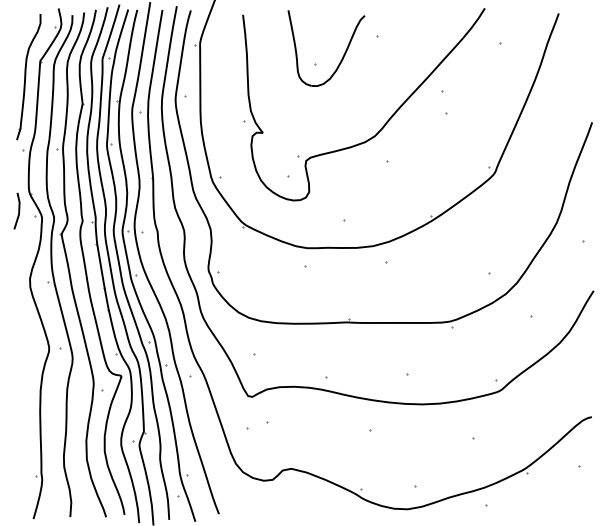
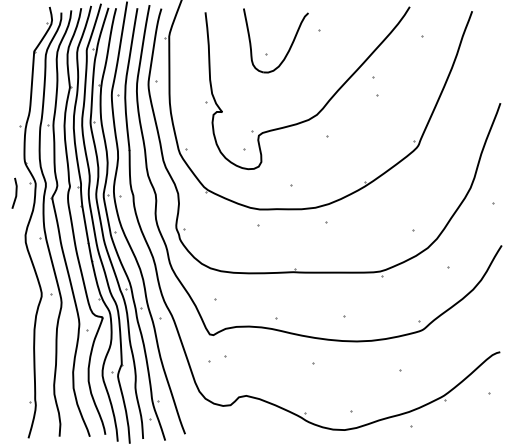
part: (28, 77) -> (24, 65), removed
line: (18, 210) -> (15, 192), moved

